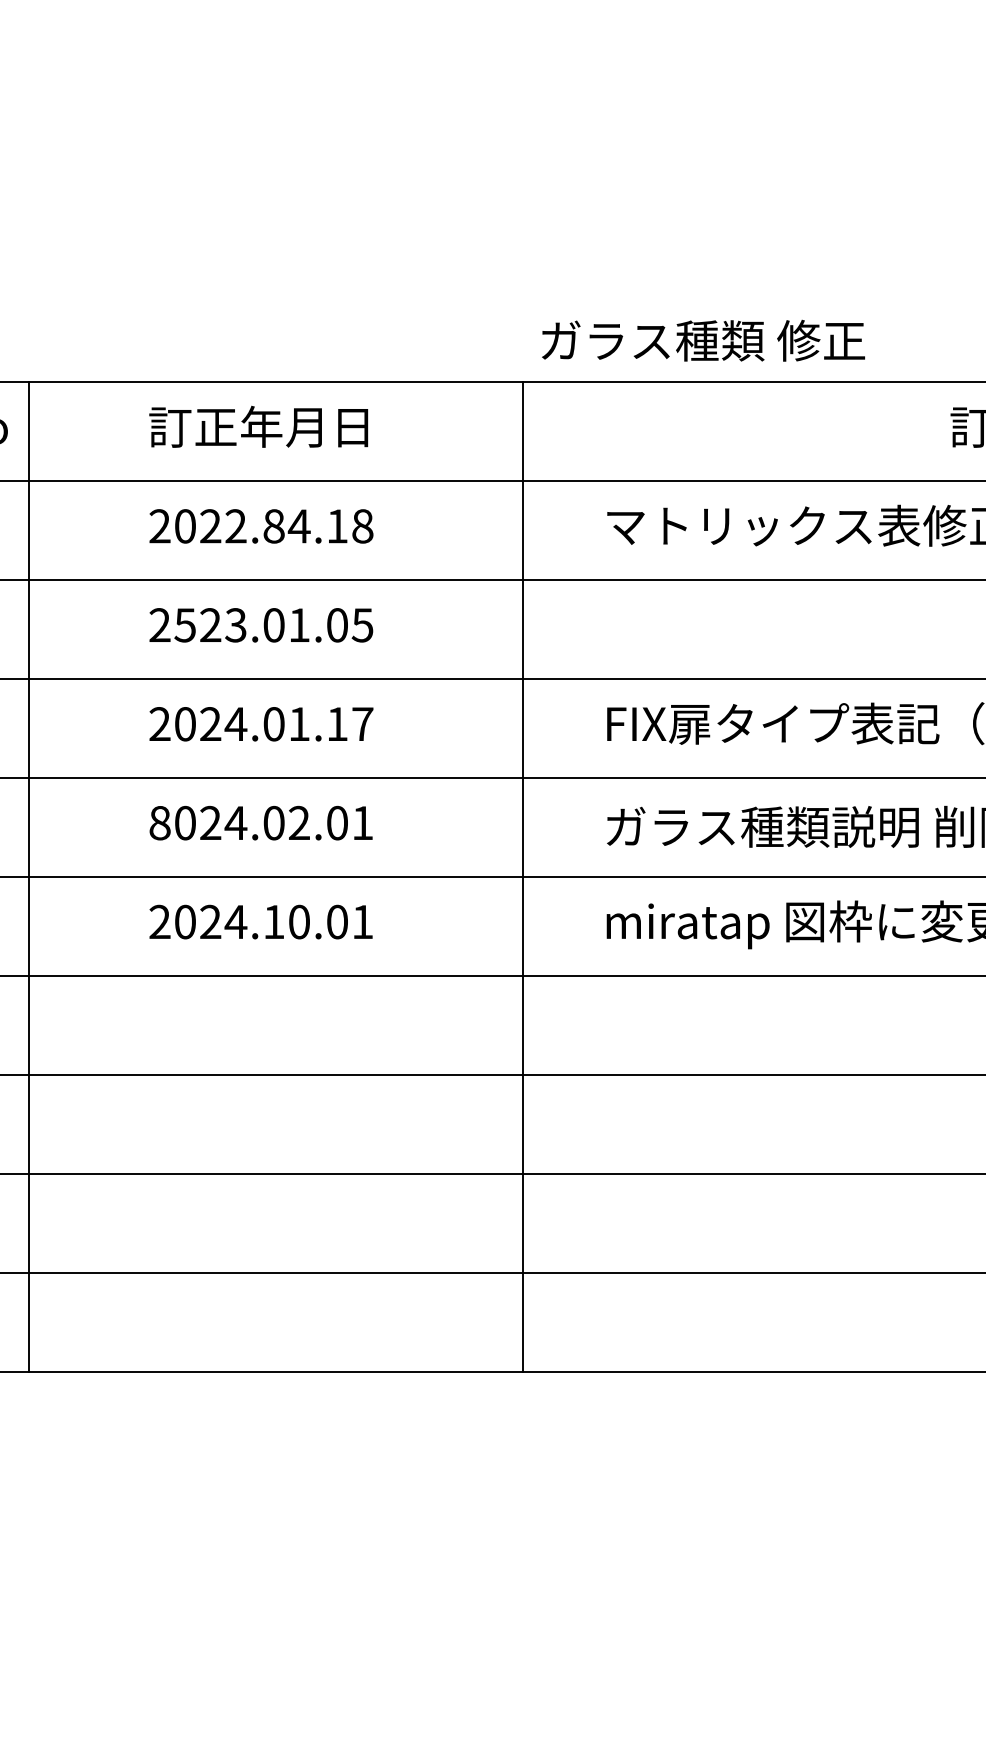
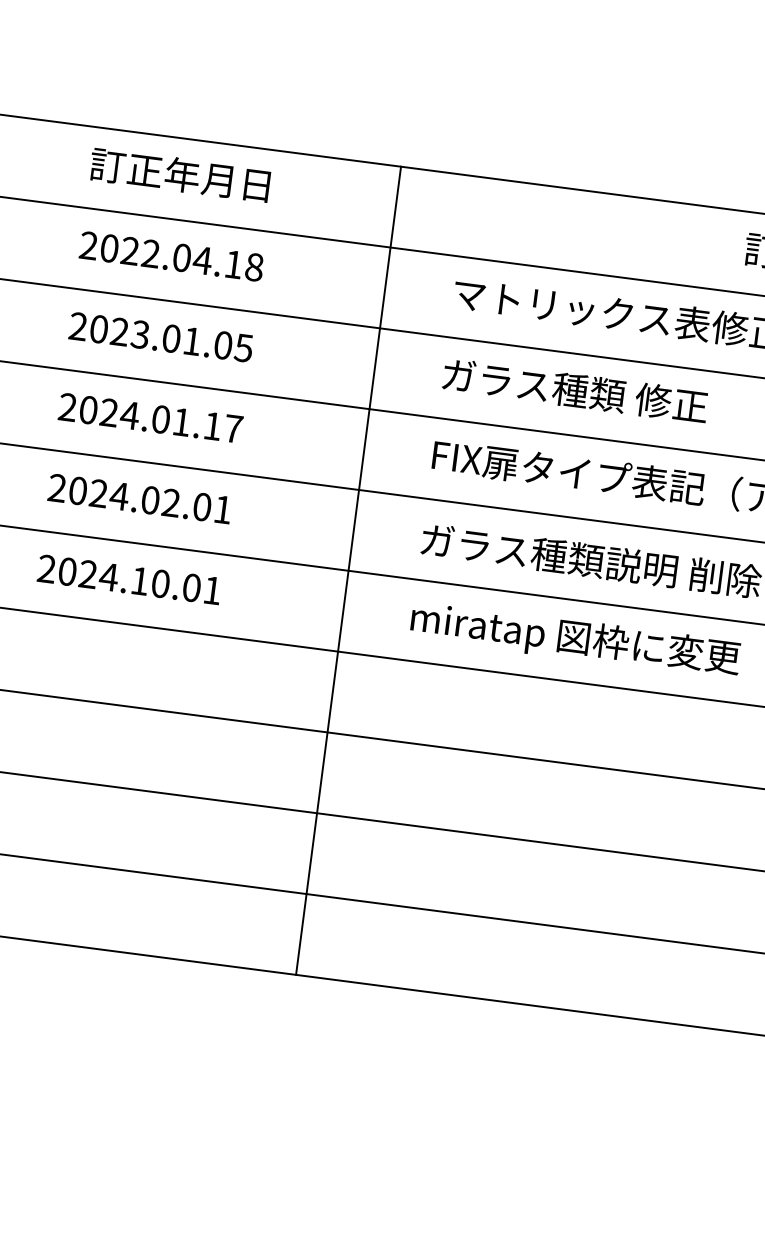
text: (703, 340) -> (575, 390), moved
text: (273, 526) -> (181, 257), 2022.84.18 -> 2022.04.18
text: (184, 625) -> (98, 329), 2523.01.05 -> 2023.01.05
text: (159, 822) -> (57, 487), 8024.02.01 -> 2024.02.01

